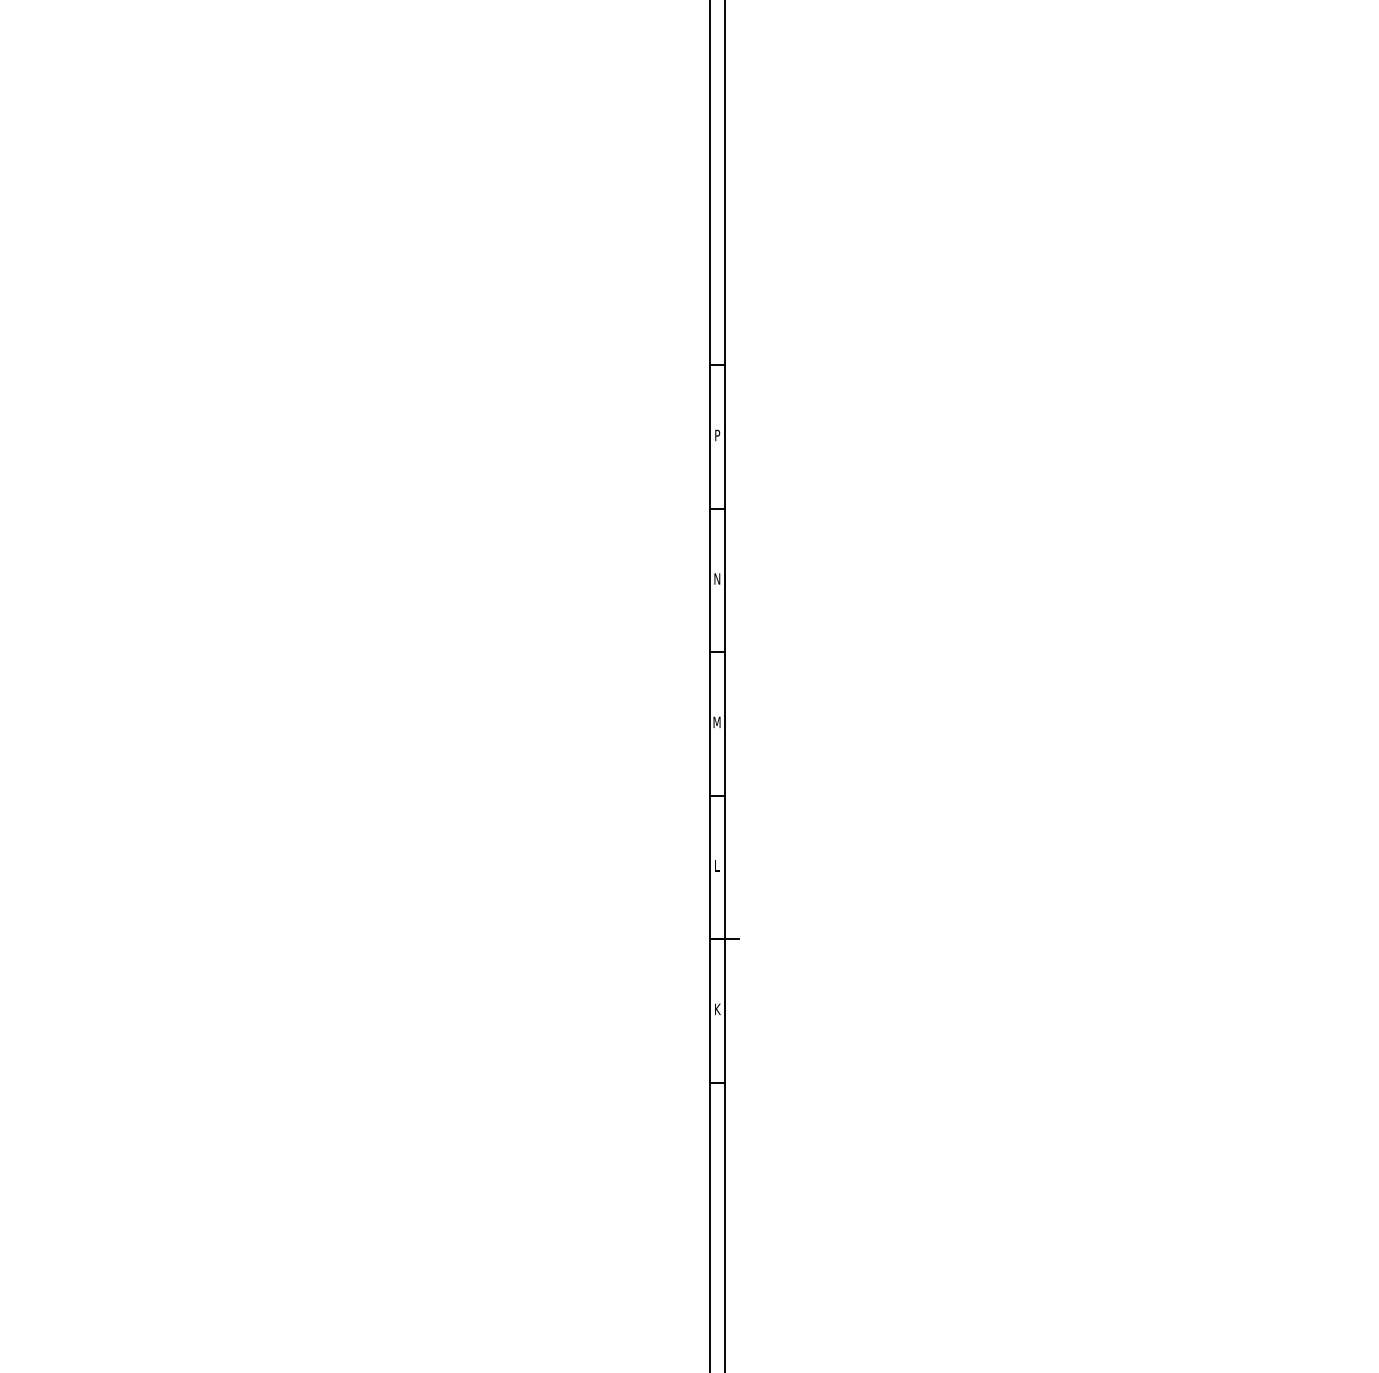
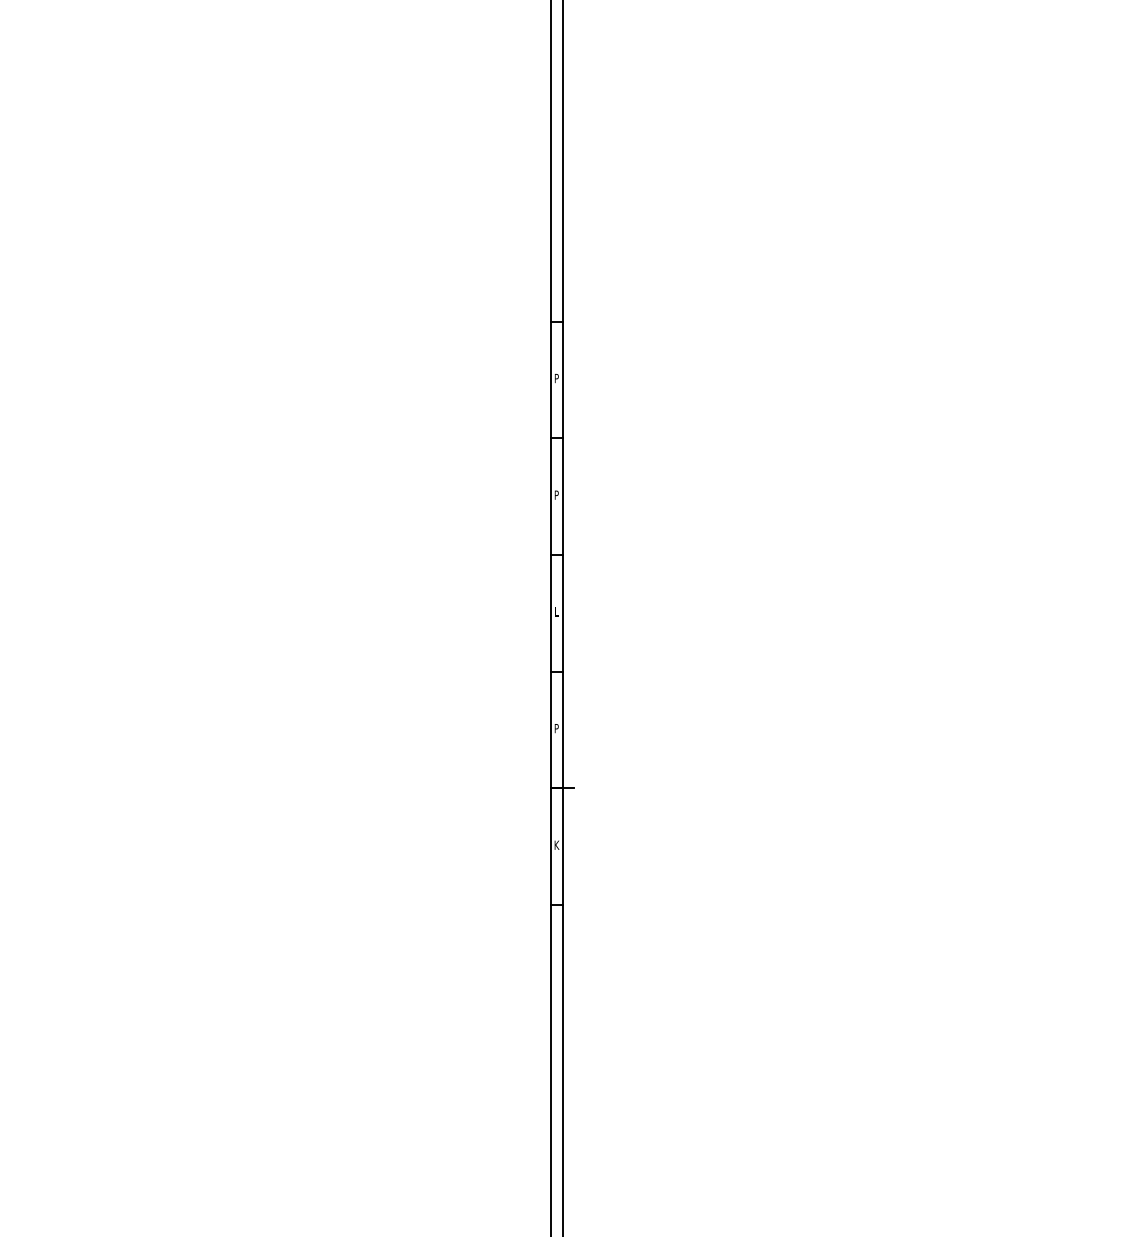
text: (717, 578) -> (556, 494), N -> P
text: (717, 721) -> (556, 611), M -> L
text: (717, 865) -> (556, 728), L -> P

